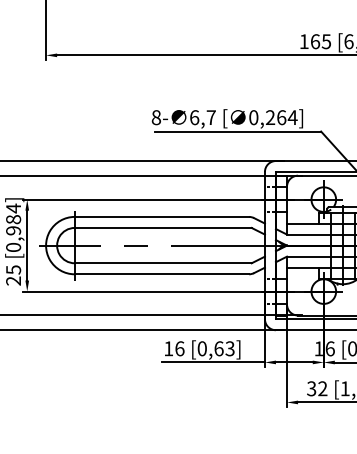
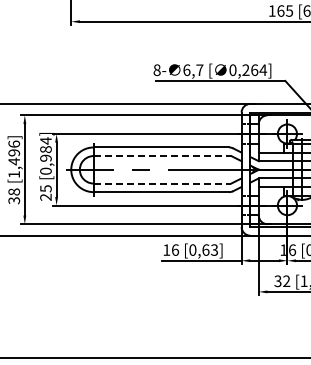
line: (163, 228) -> (162, 156), solid -> dashed
line: (163, 263) -> (162, 183), solid -> dashed

